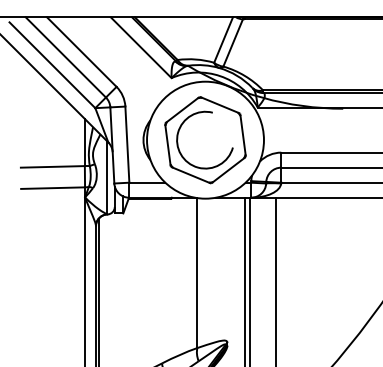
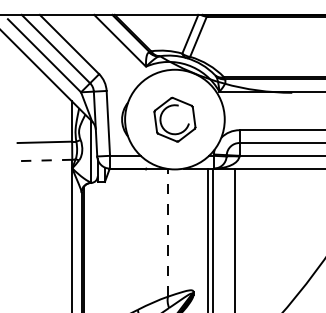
part: (204, 140) -> (174, 119), size x0.6
line: (52, 188) -> (44, 160), solid -> dashed
line: (197, 272) -> (168, 232), solid -> dashed

